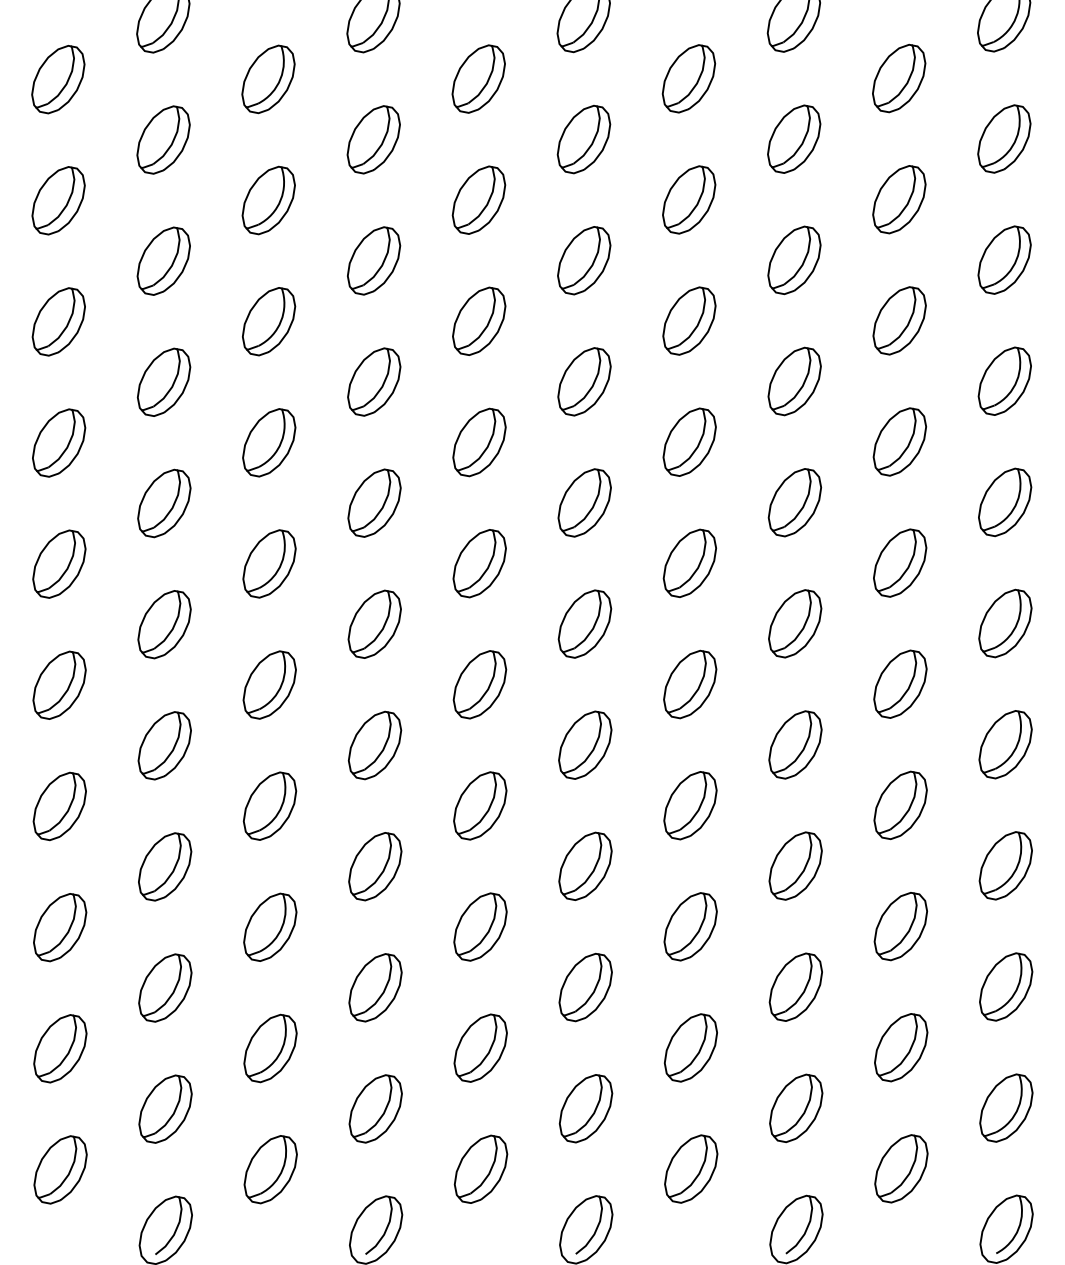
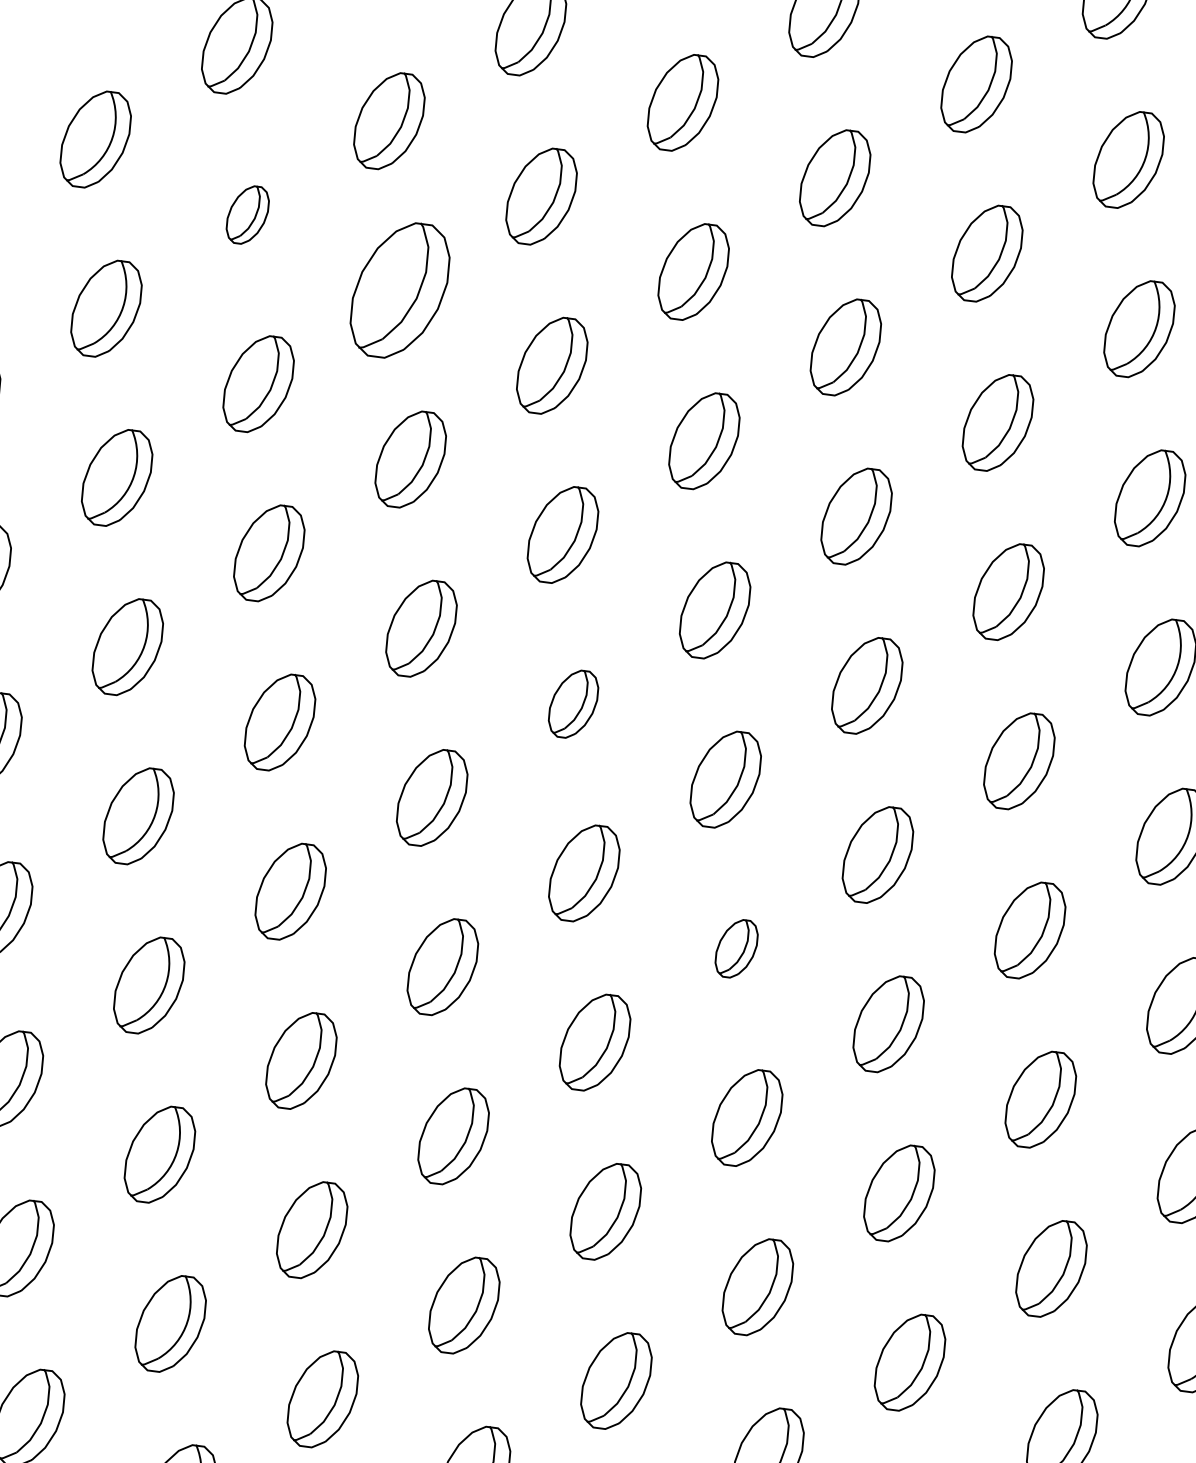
part: (373, 139) -> (247, 214), size x0.6
part: (478, 199) -> (399, 289), size x1.4
part: (584, 502) -> (573, 703), size x0.7
part: (690, 684) -> (736, 948), size x0.6

